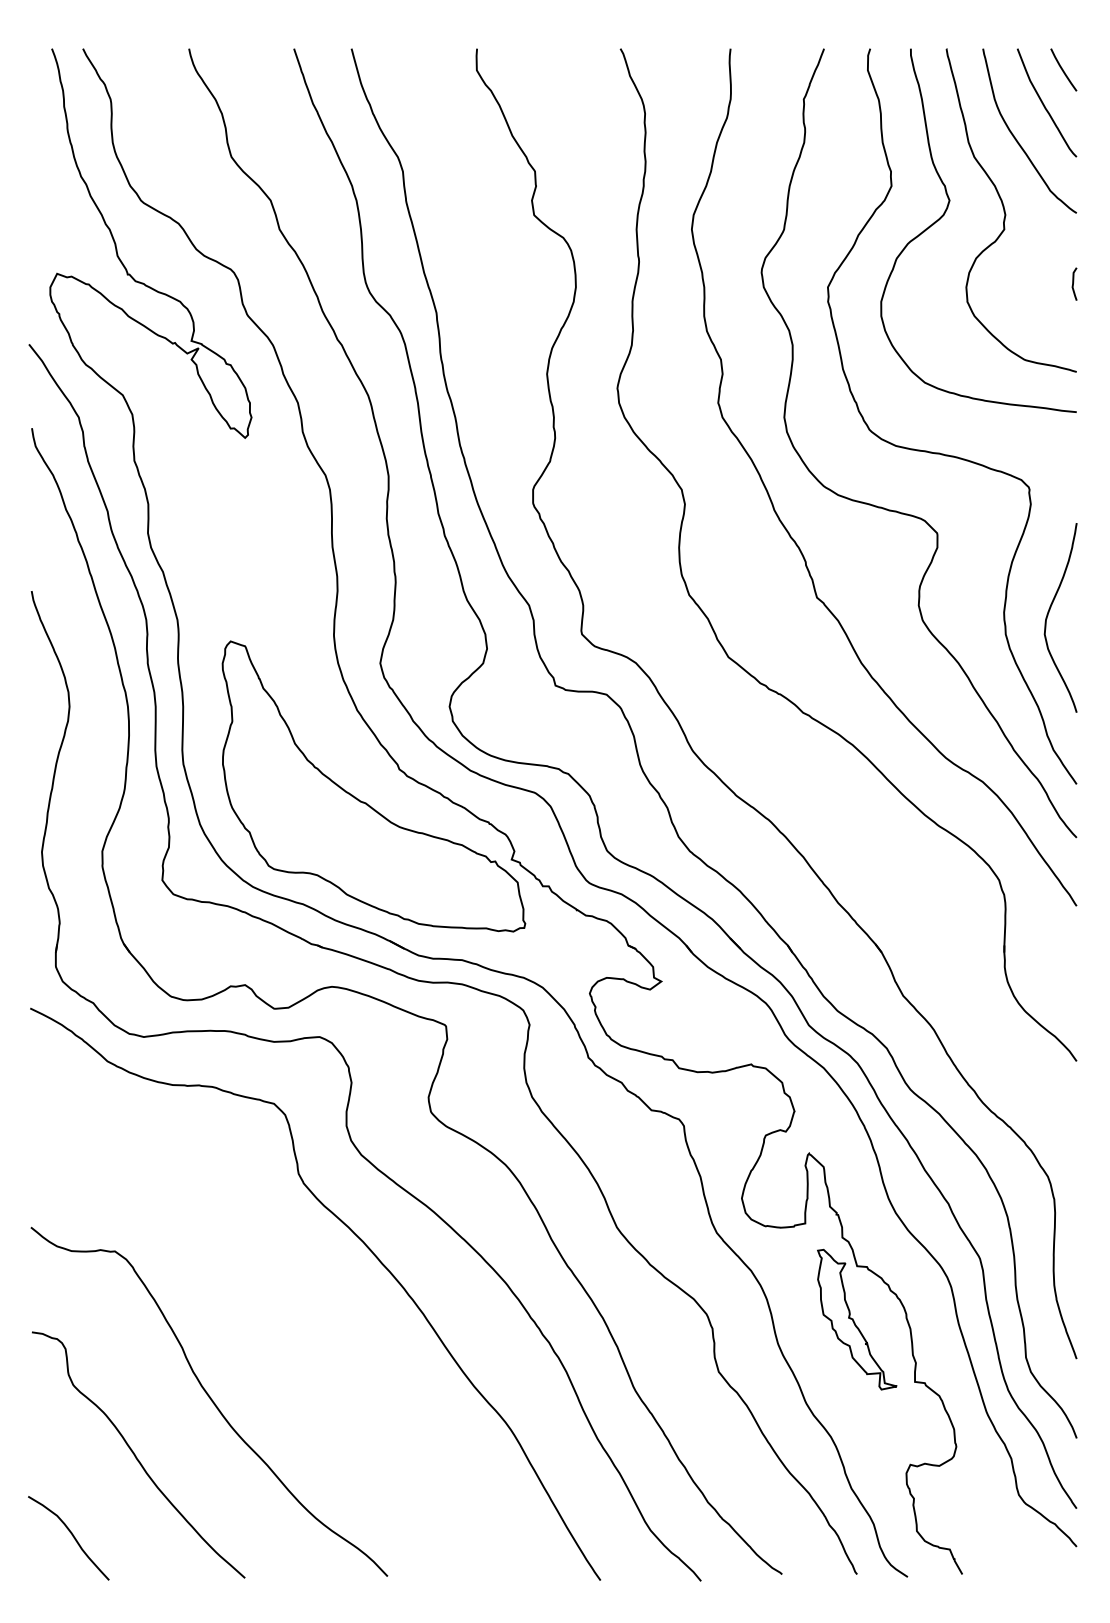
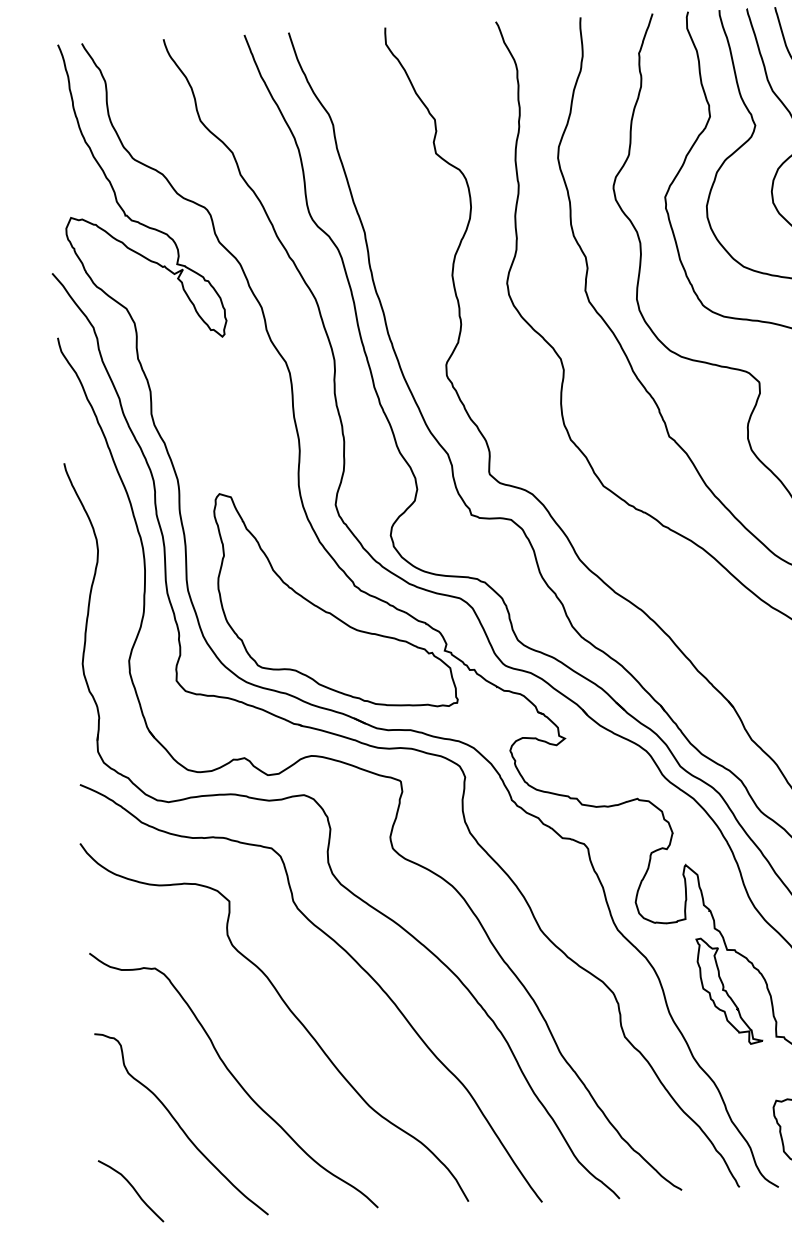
curve: (286, 1315) -> (289, 1010), added

